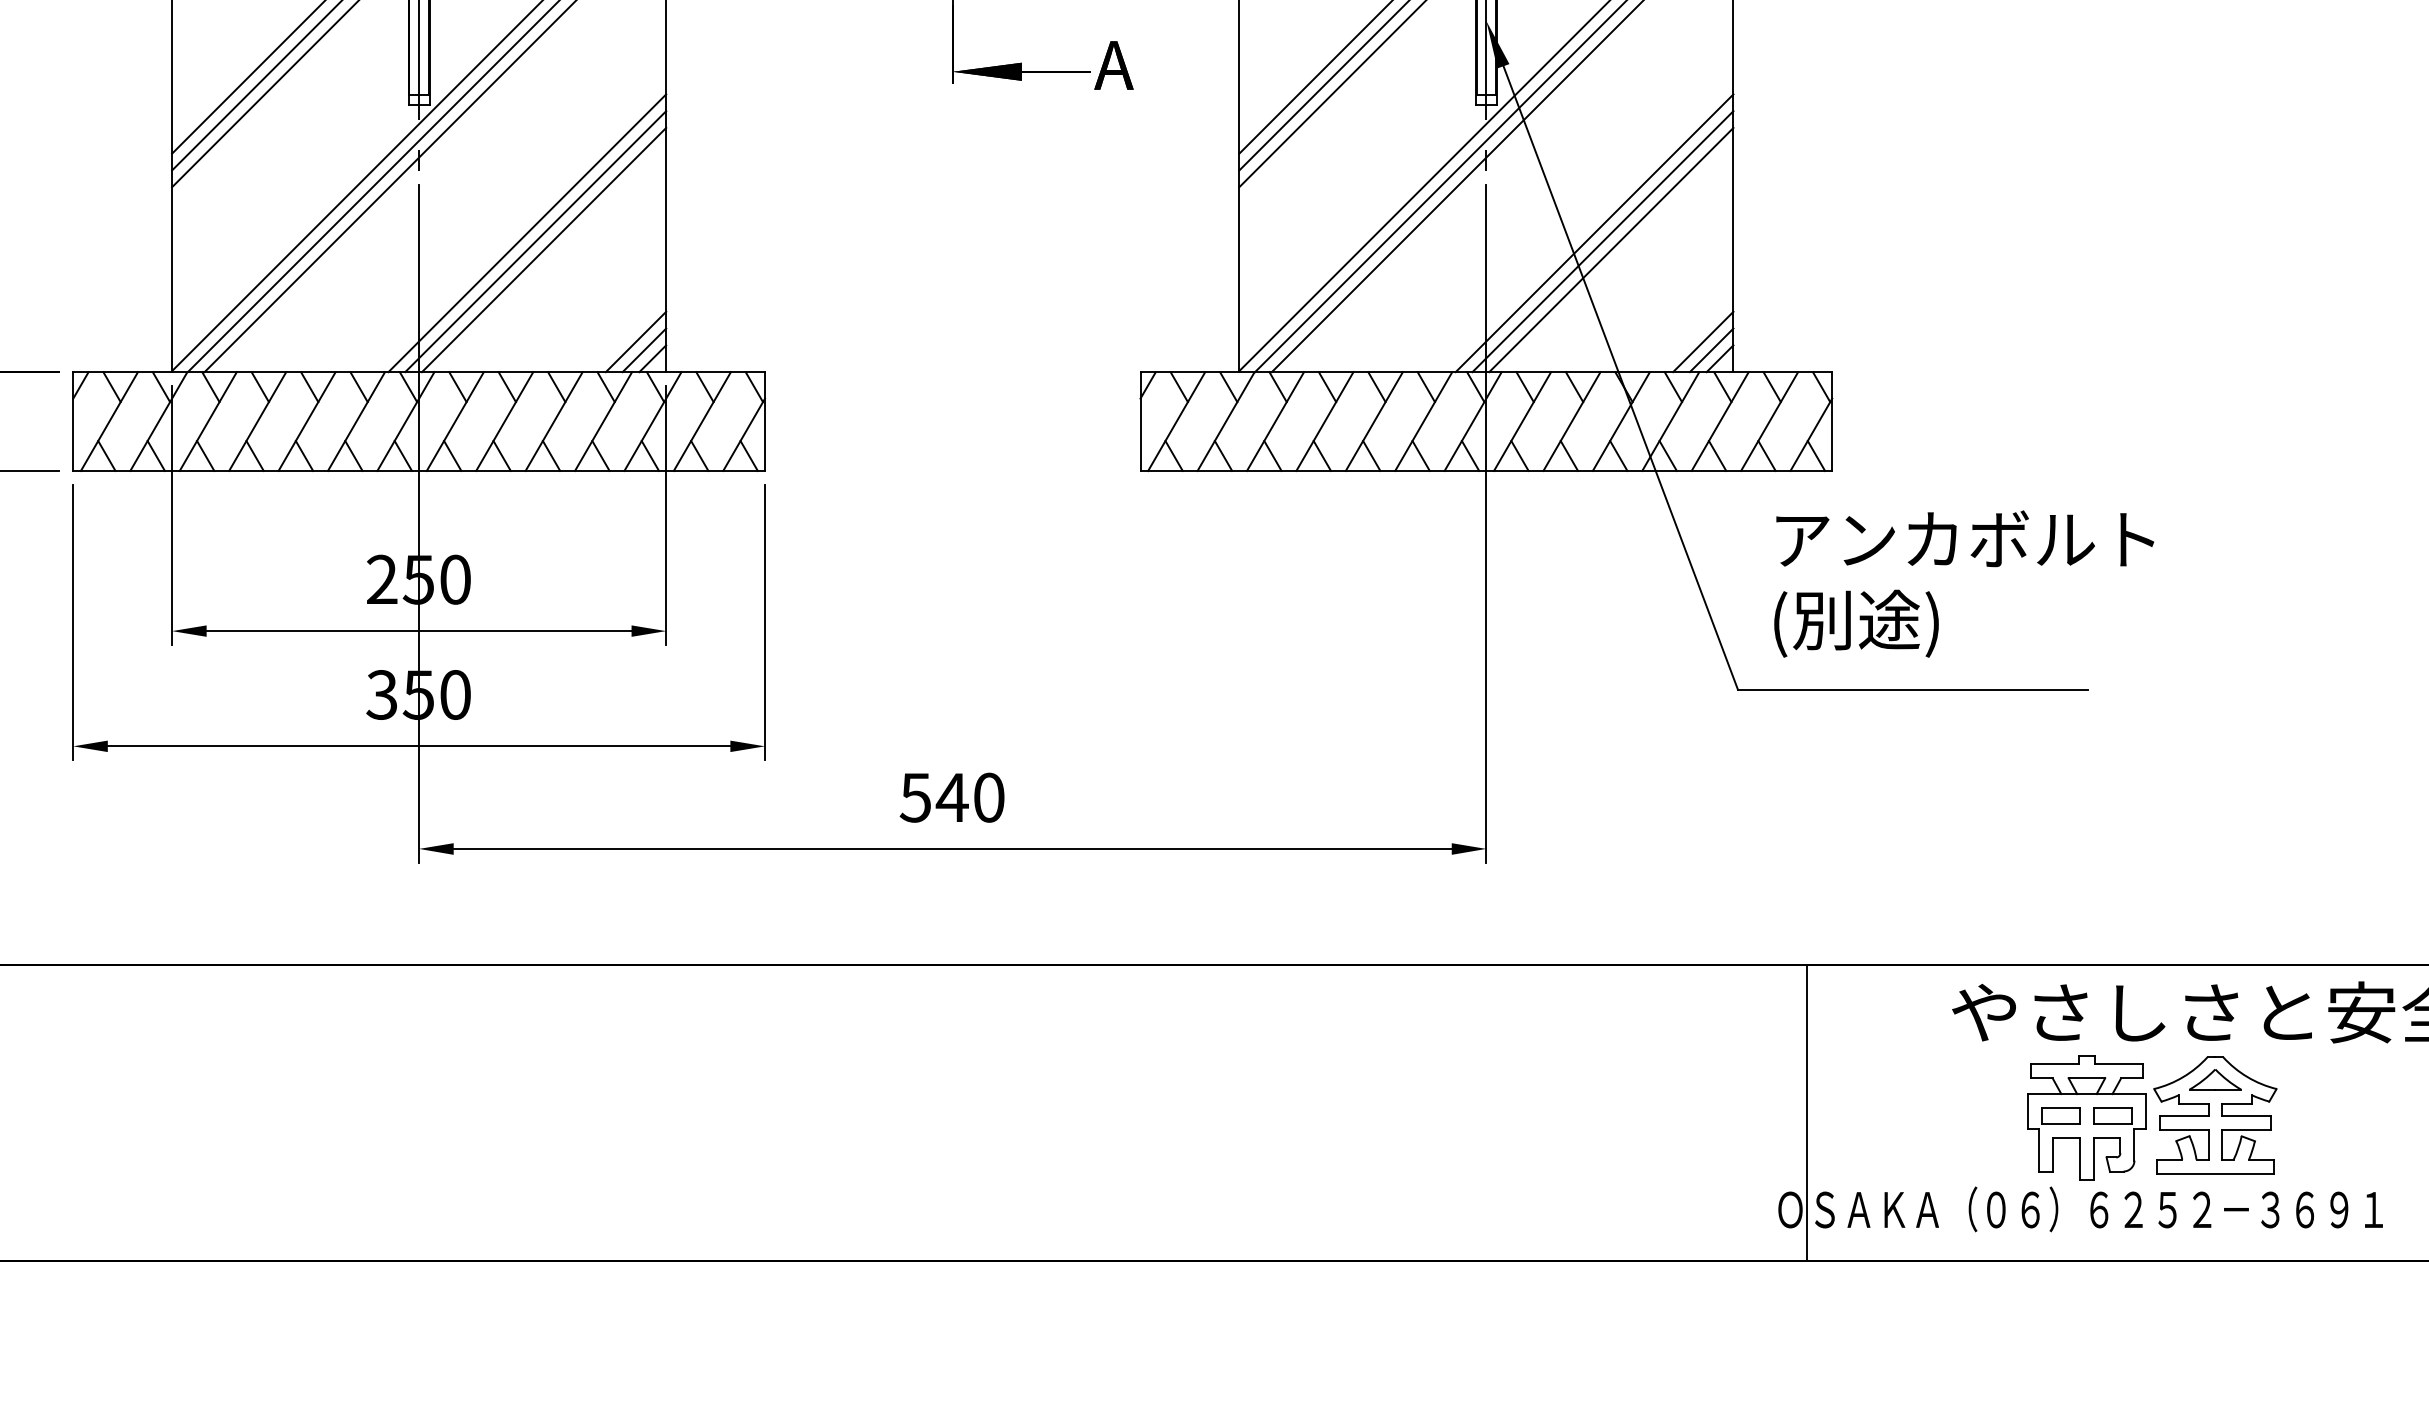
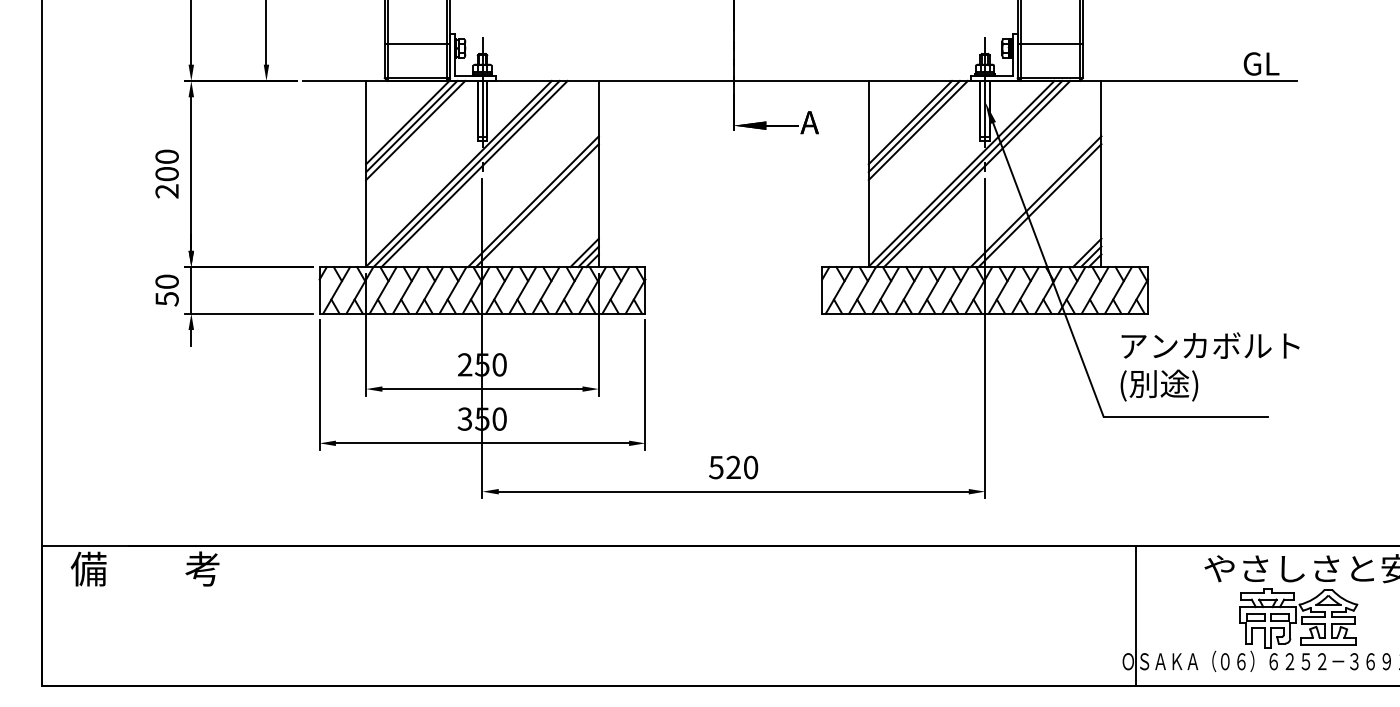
line: (542, 249) -> (540, 209), removed
line: (1610, 249) -> (1043, 209), removed
text: (952, 795) -> (733, 466), 540 -> 520

